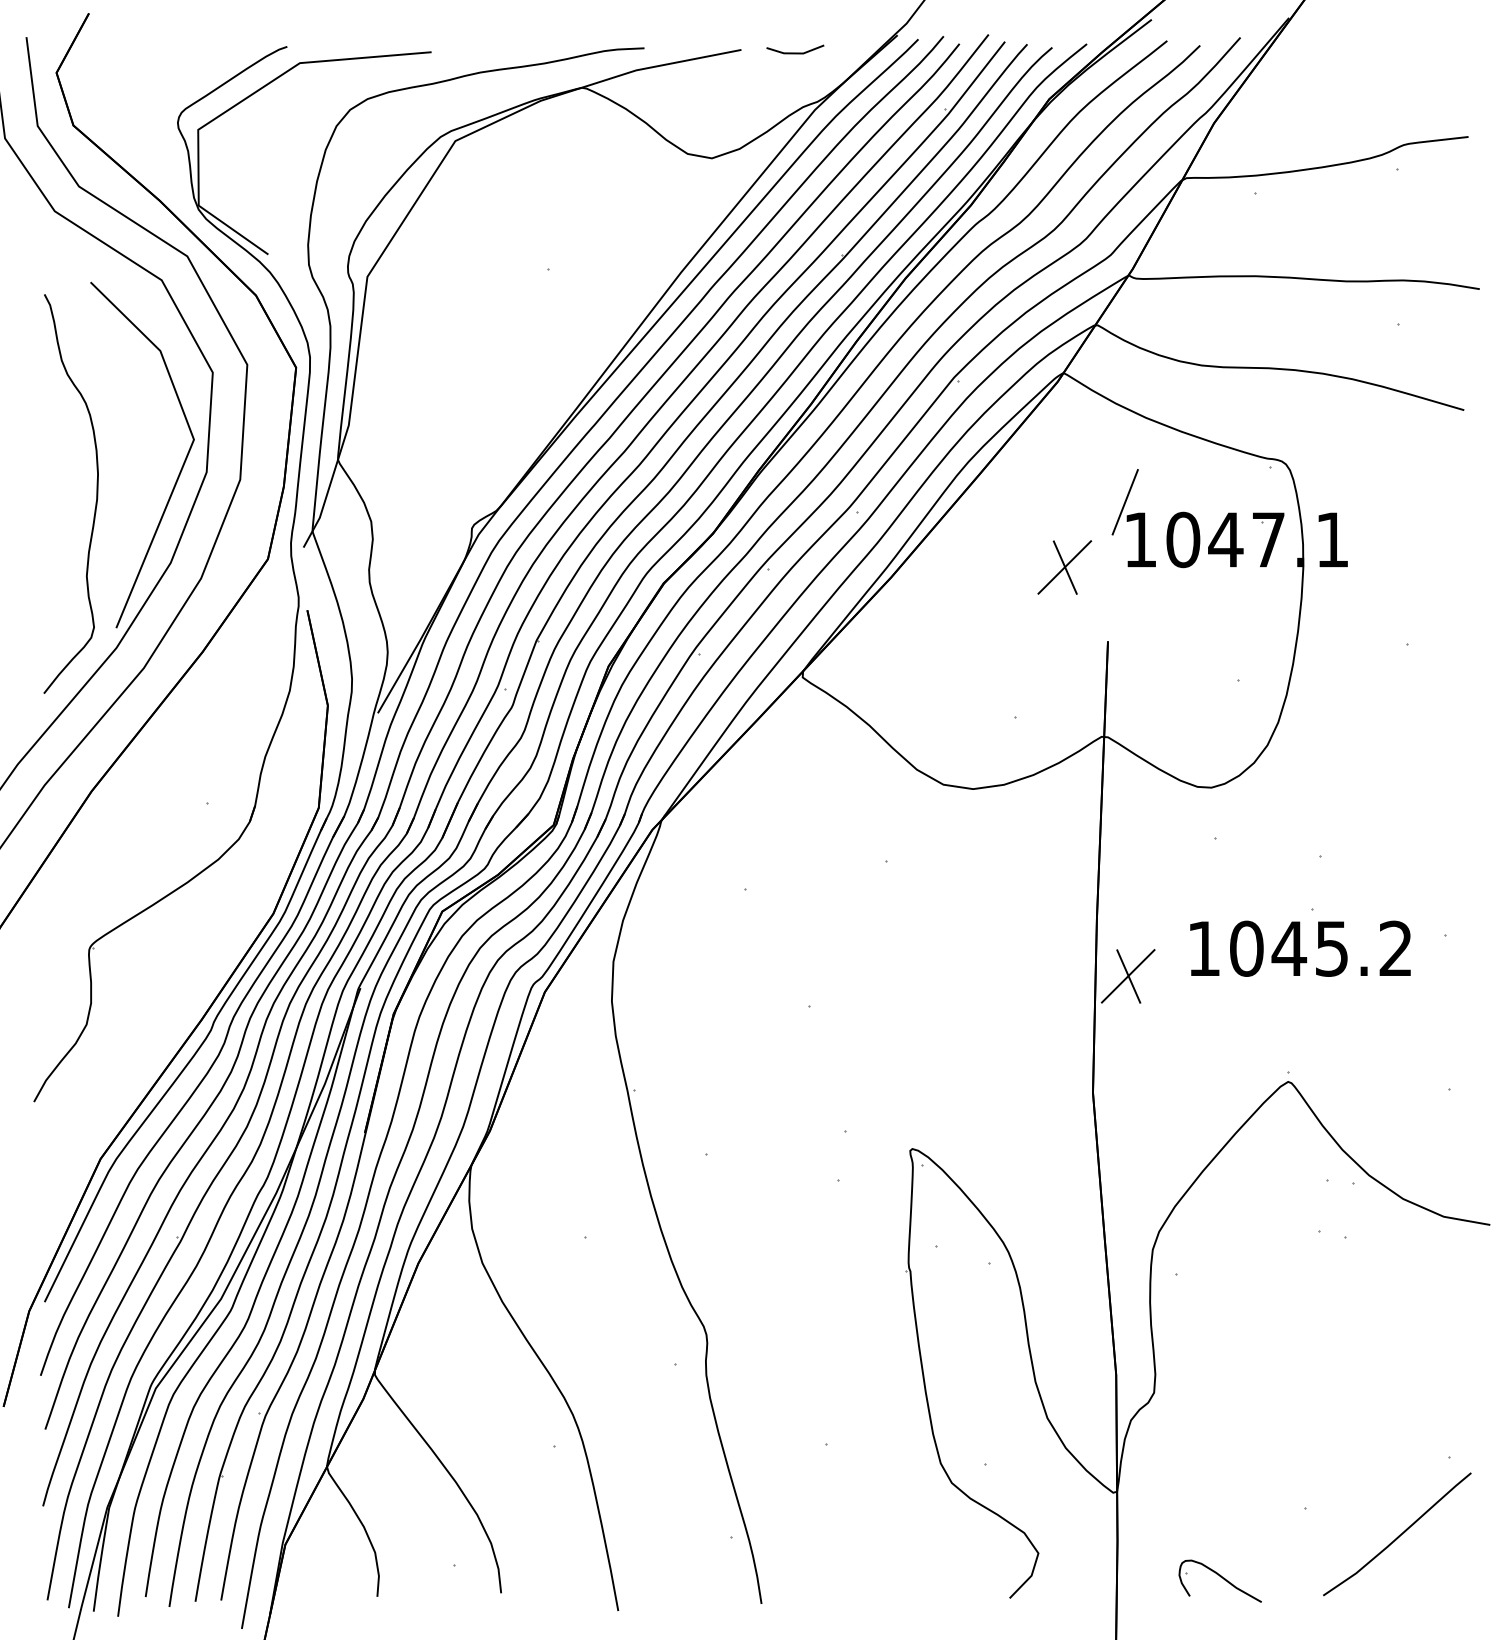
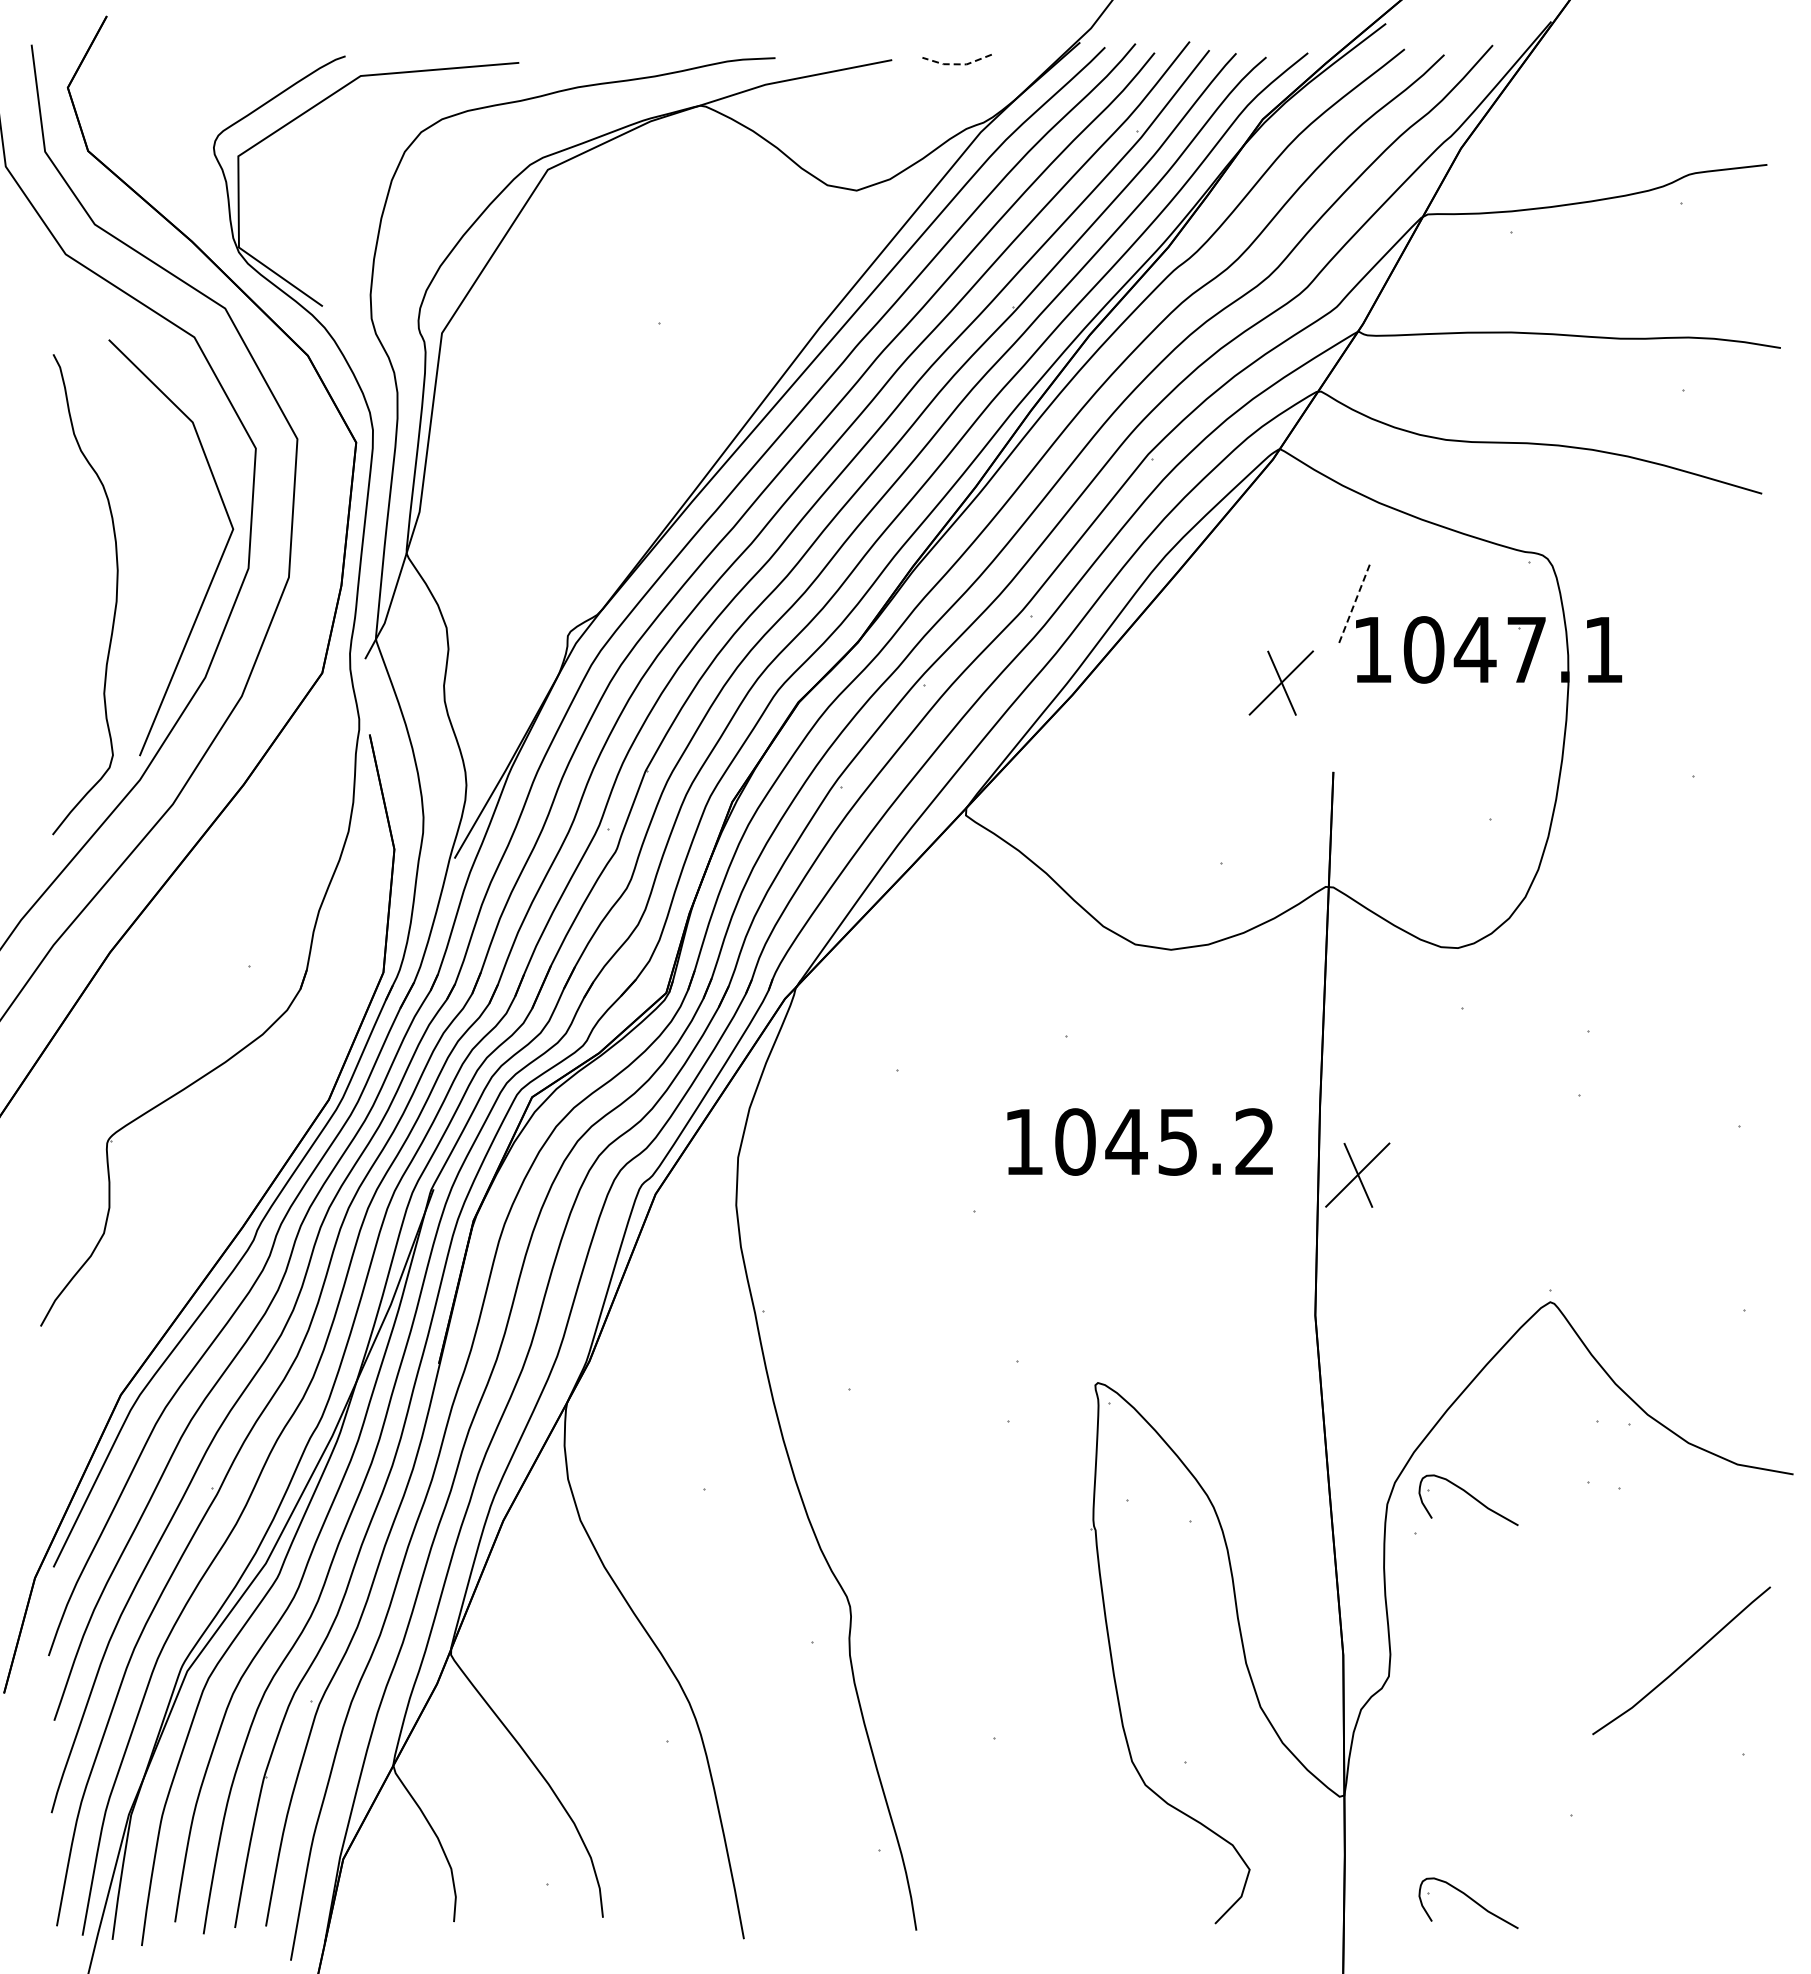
line: (794, 53) -> (956, 64), solid -> dashed
line: (1125, 502) -> (1354, 604), solid -> dashed
text: (1299, 948) -> (1139, 1141), moved
part: (1220, 1246) -> (1468, 1500), added
curve: (1398, 1535) -> (1683, 1662), moved

